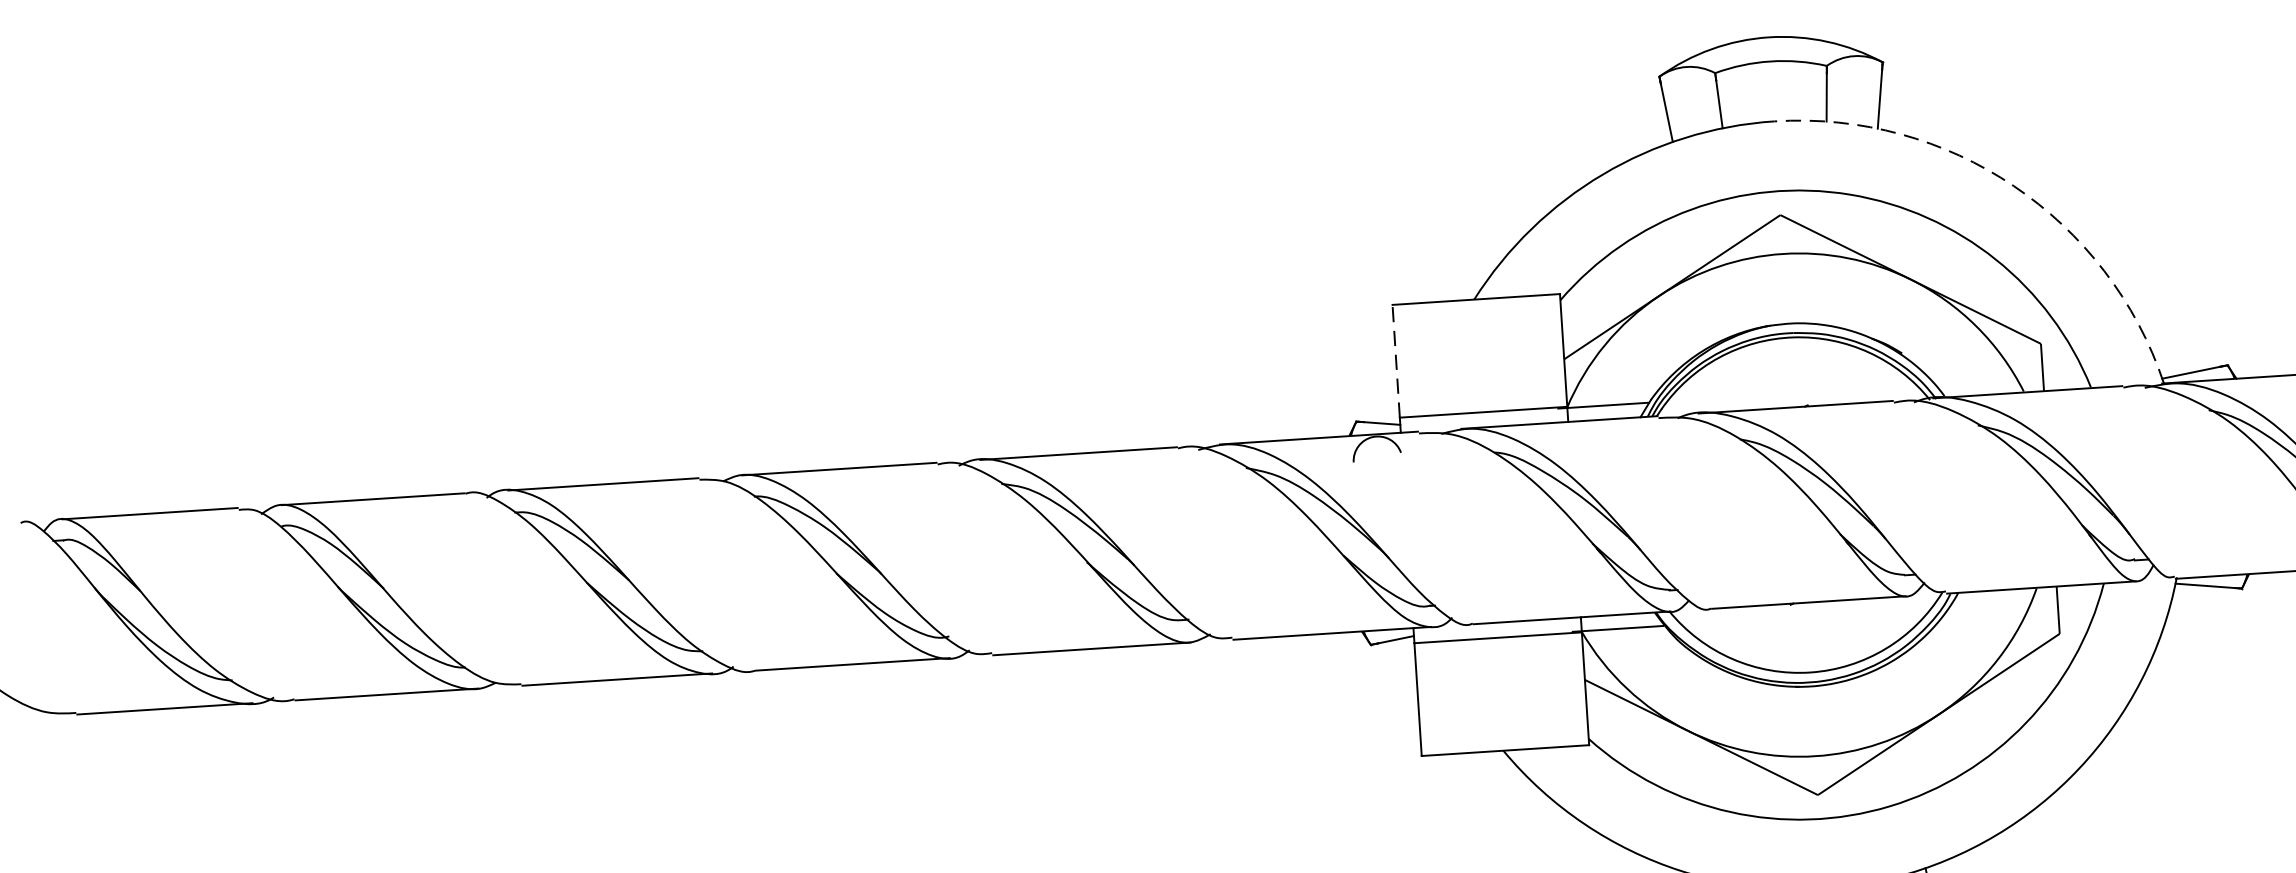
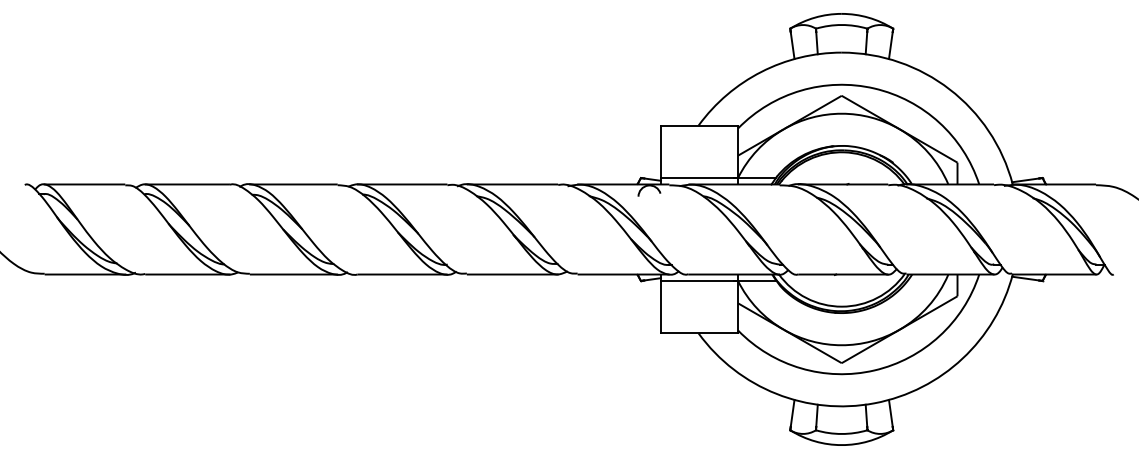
arc: (2013, 186) -> (949, 89), dashed -> solid
line: (1397, 361) -> (661, 151), dashed -> solid

